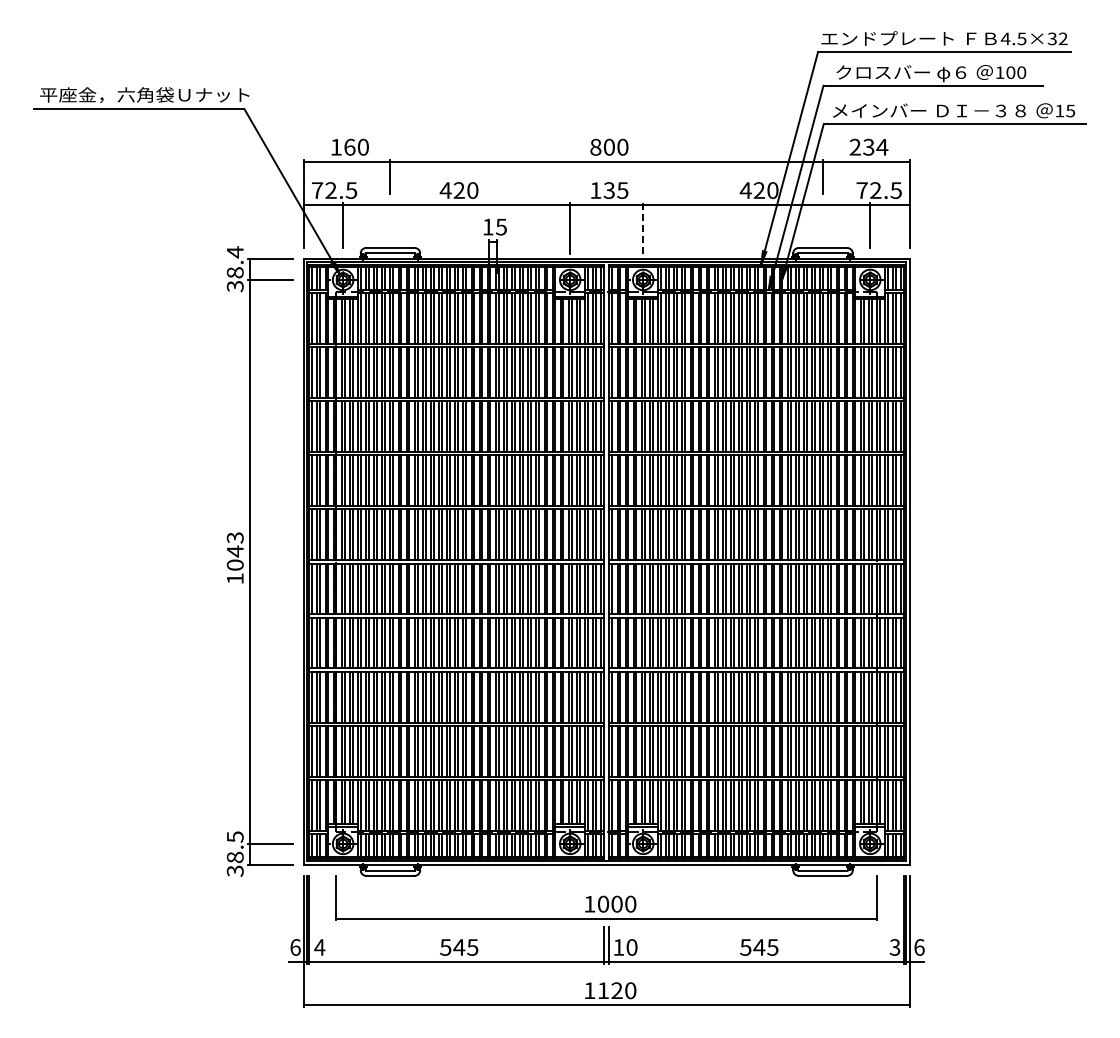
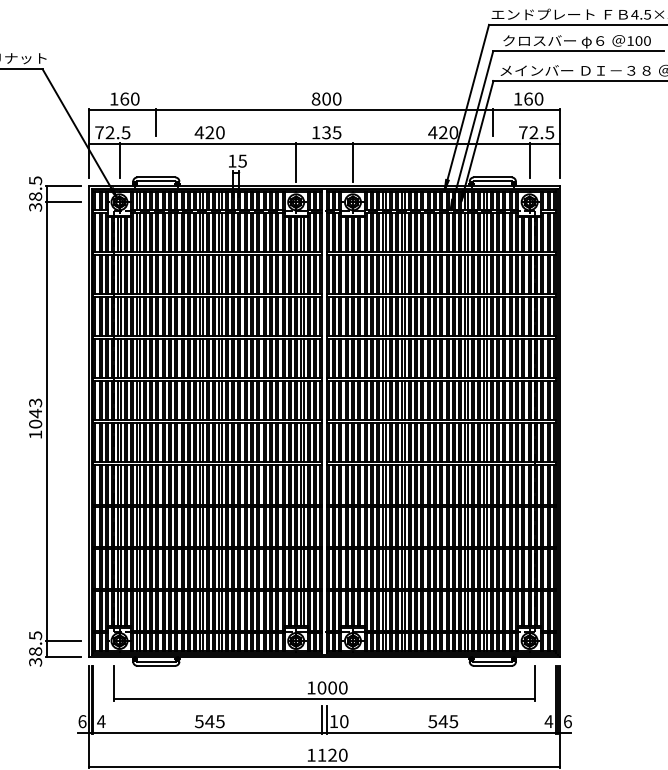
text: (868, 146) -> (528, 98), 234 -> 160
line: (643, 229) -> (353, 163), dashed -> solid
text: (235, 252) -> (35, 180), 38.4 -> 38.5
text: (894, 947) -> (548, 721), 3 -> 4

